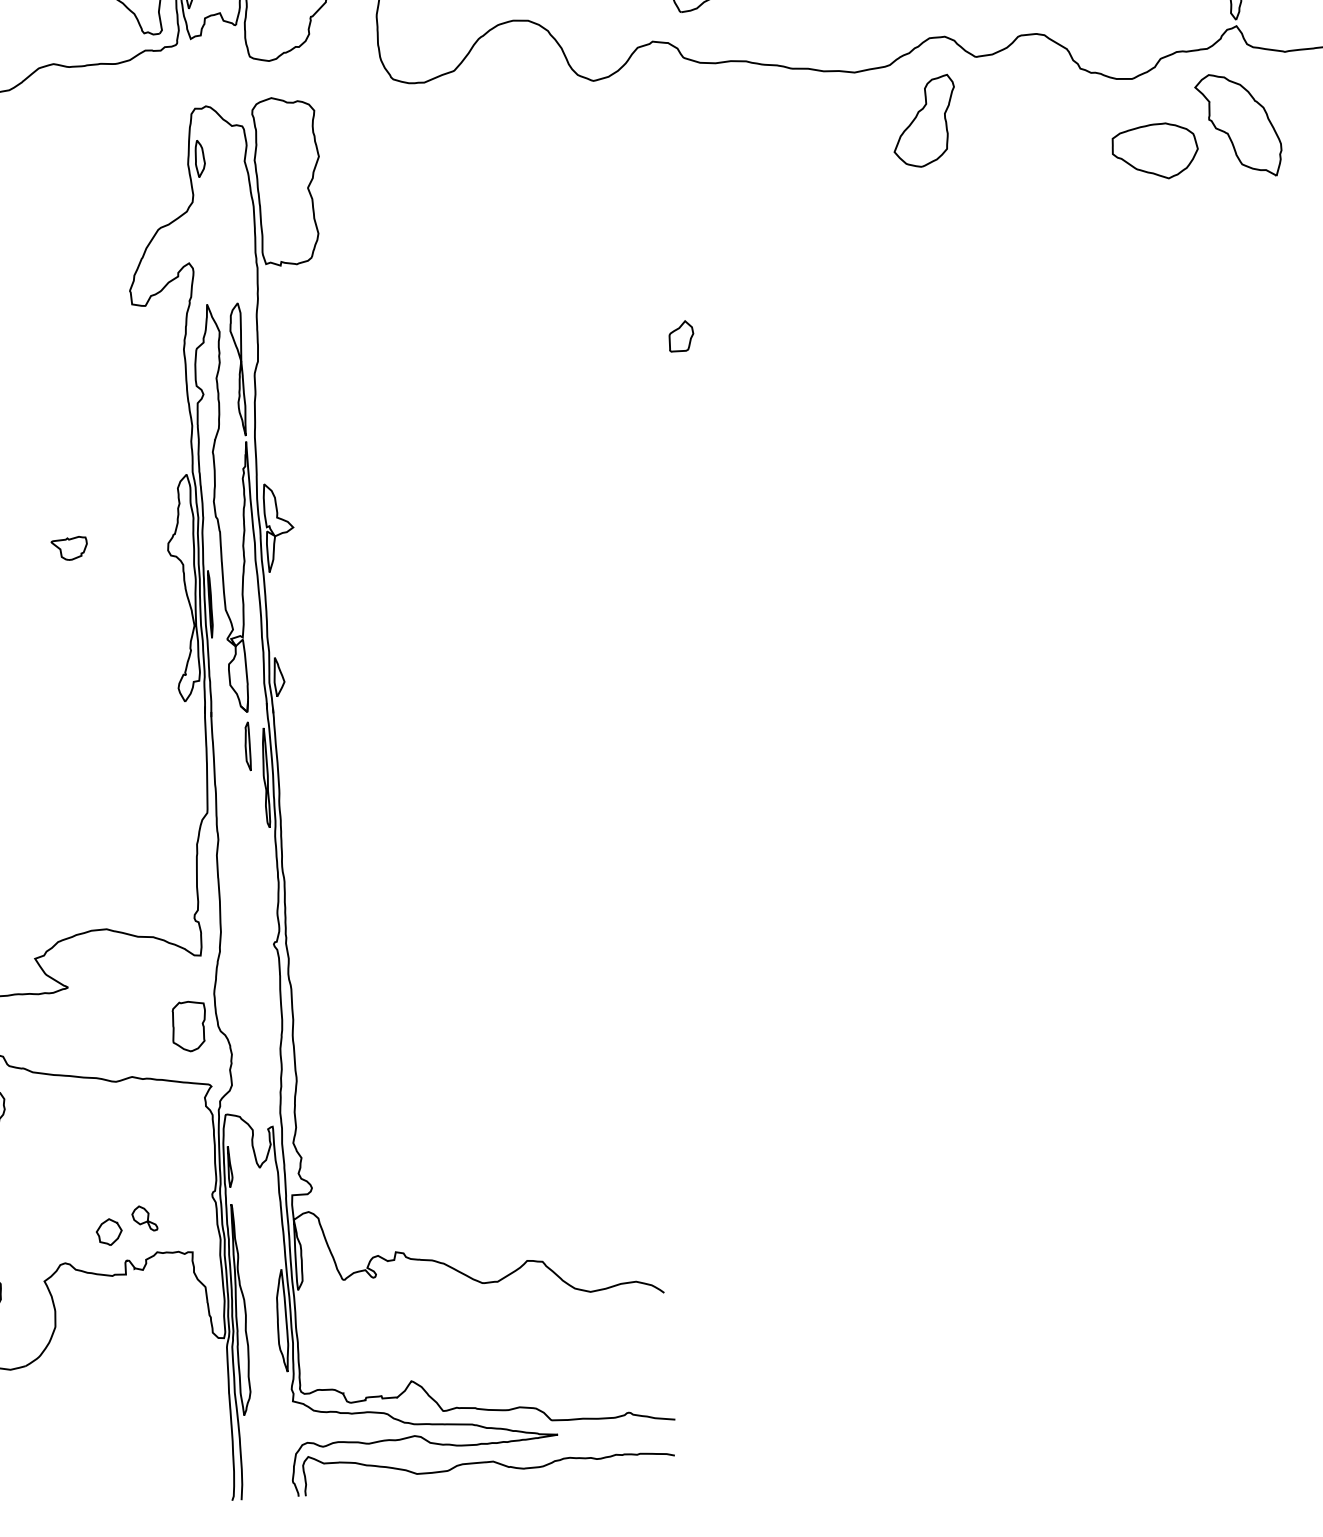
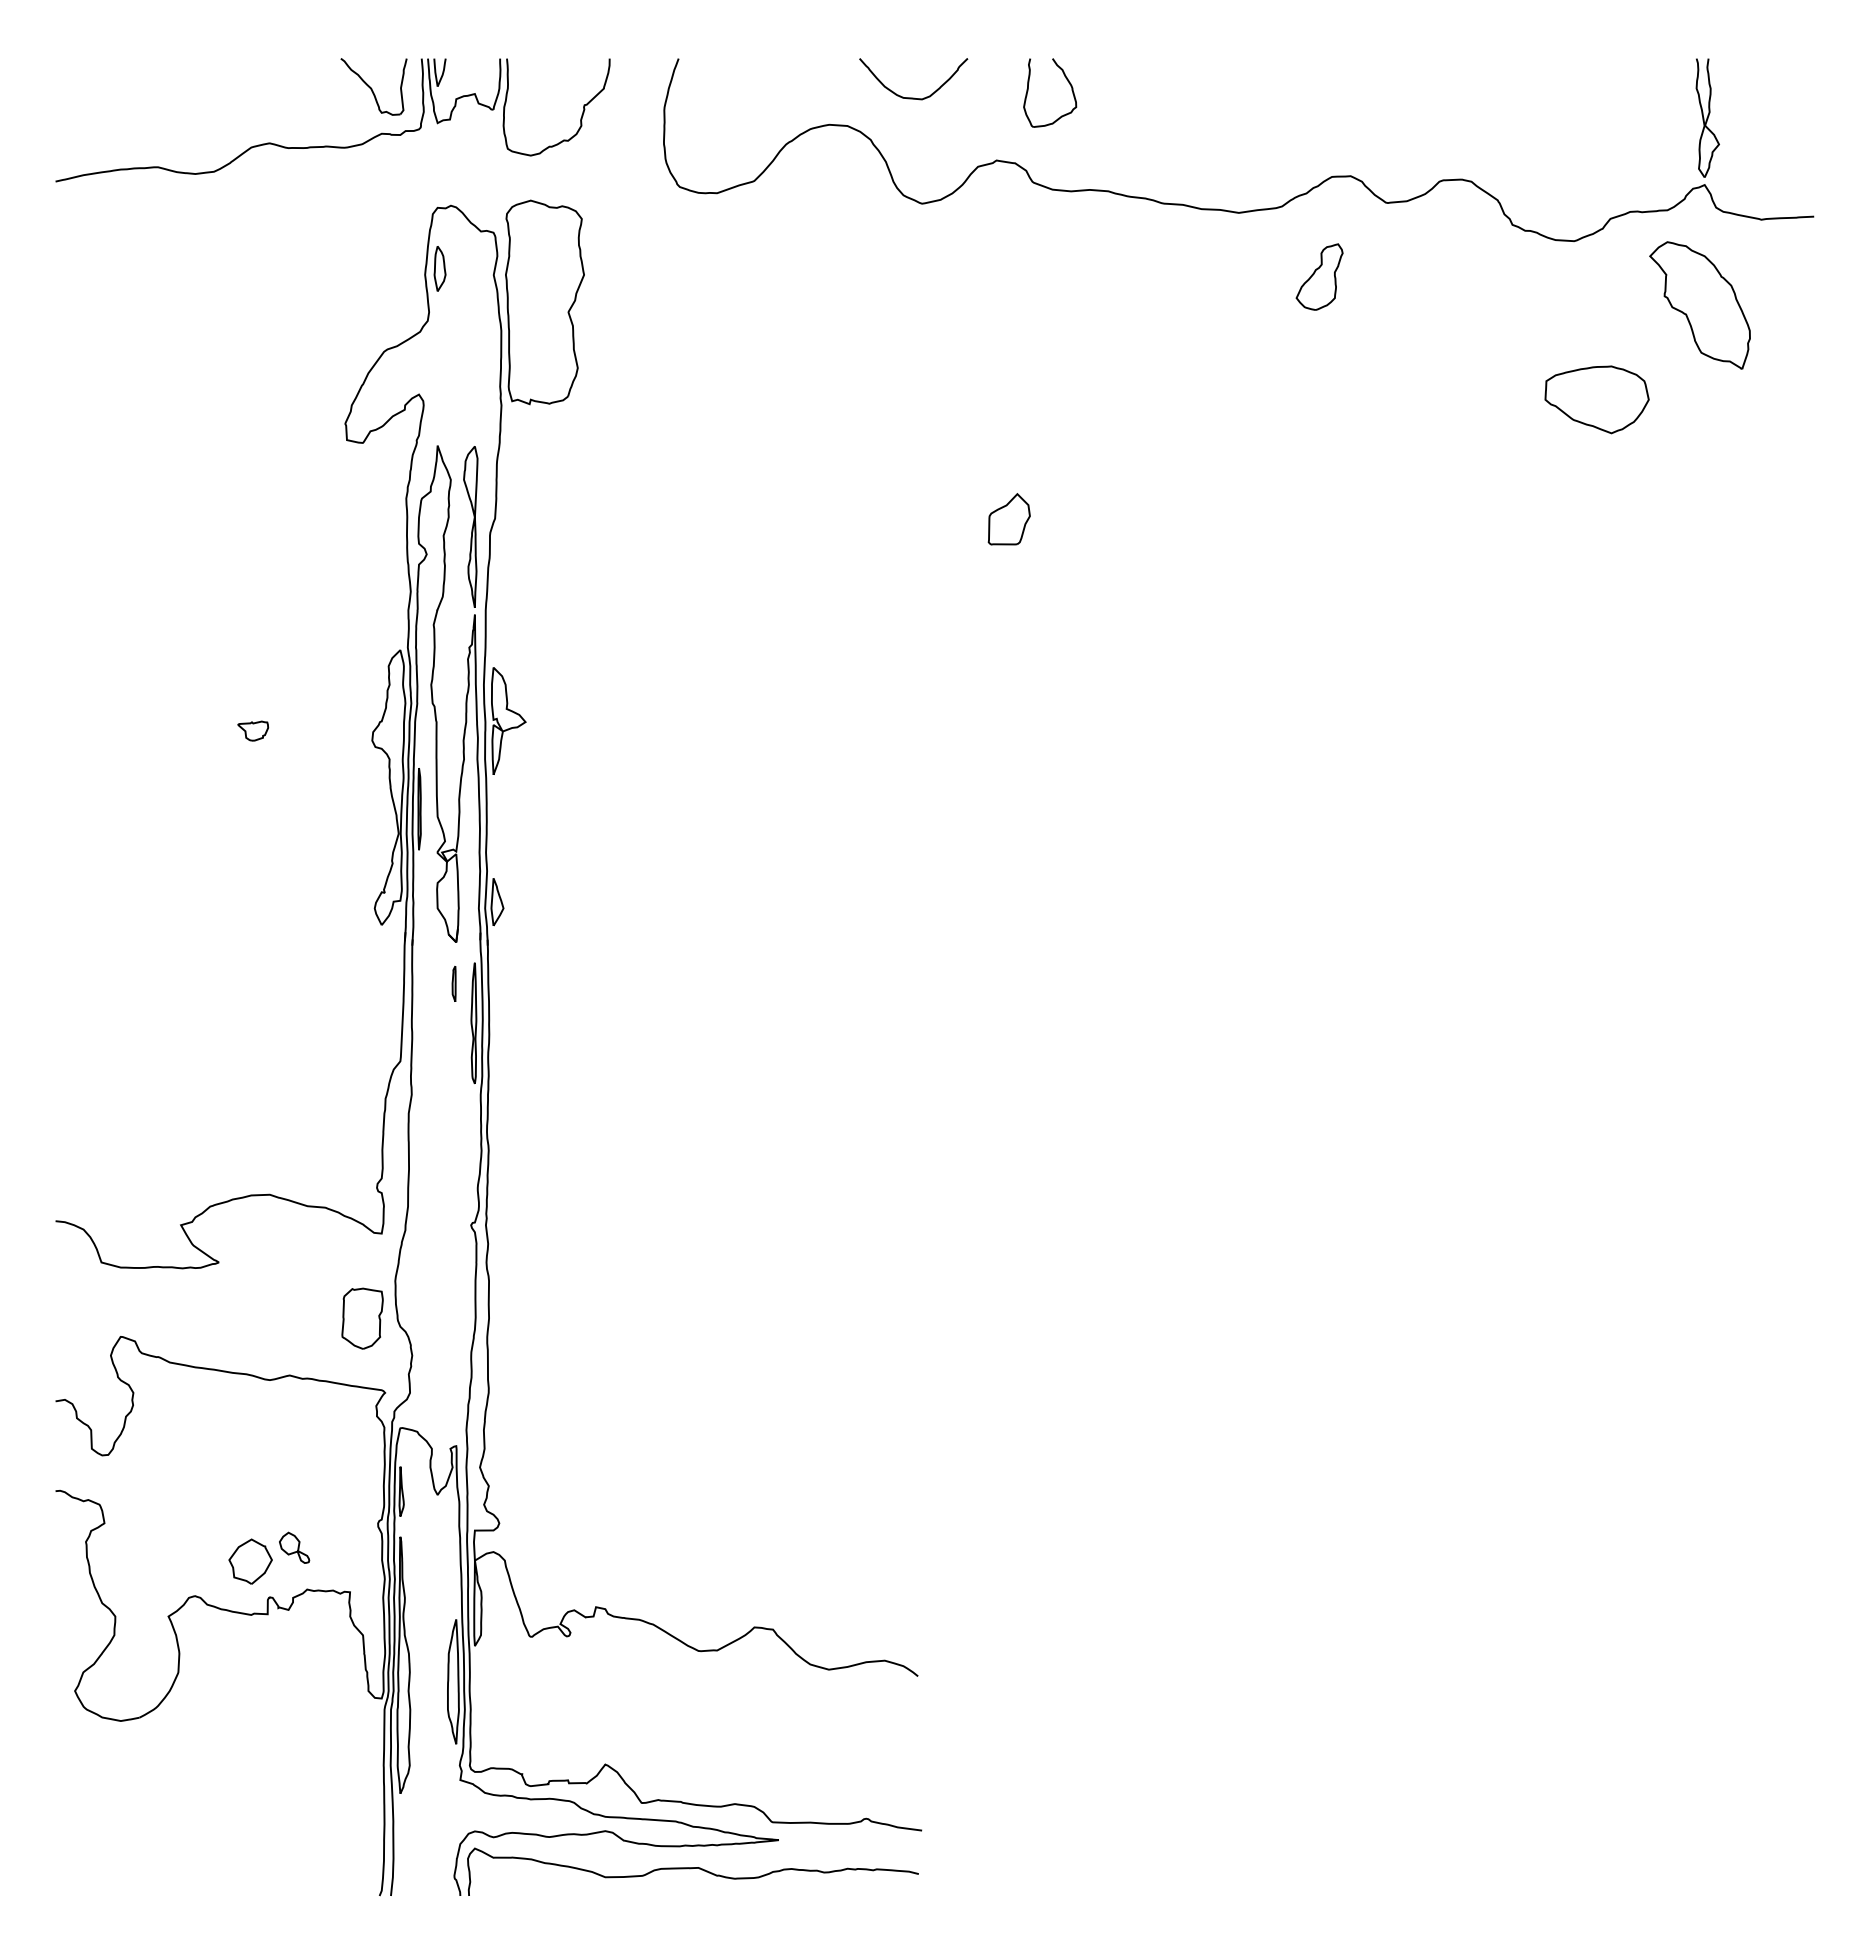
part: (924, 120) -> (1319, 276), size x0.6
part: (1154, 151) -> (1596, 399), moved
part: (681, 336) -> (1009, 519), size x1.4
part: (69, 548) -> (253, 730), size x0.7
part: (247, 746) -> (453, 983), size x0.6
part: (109, 1232) -> (250, 1561), size x1.4

